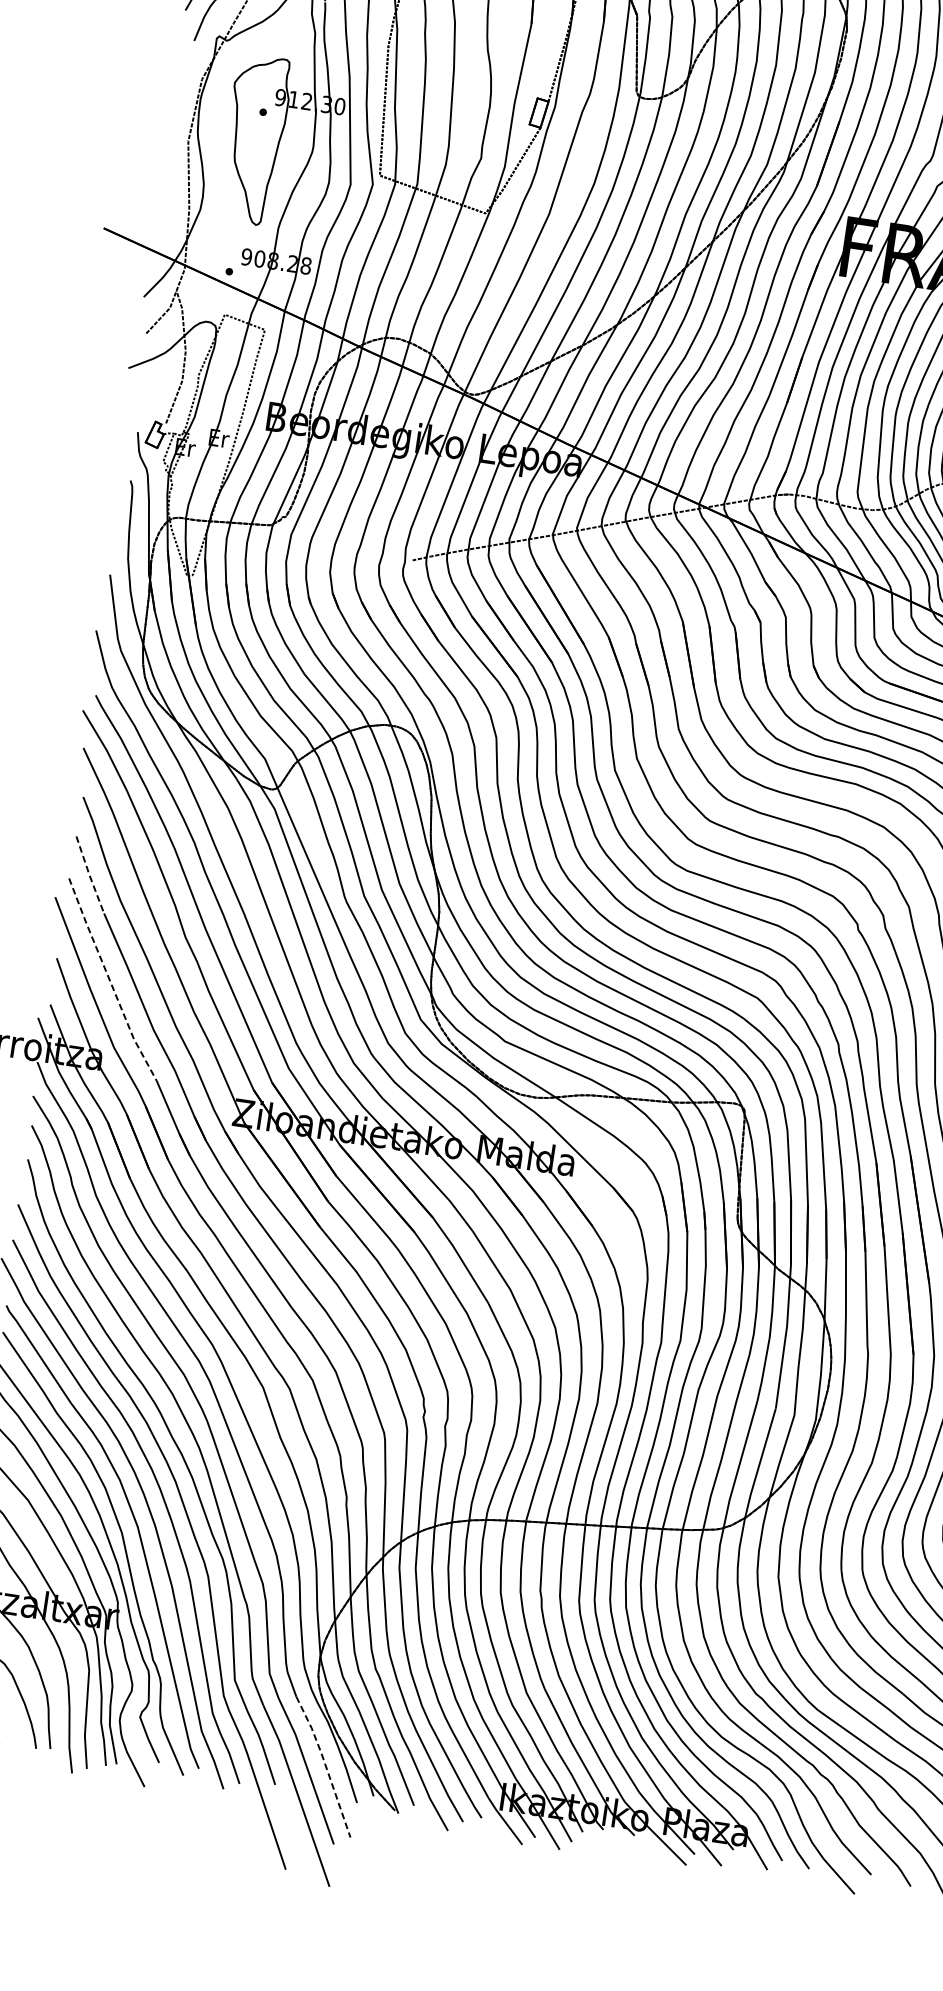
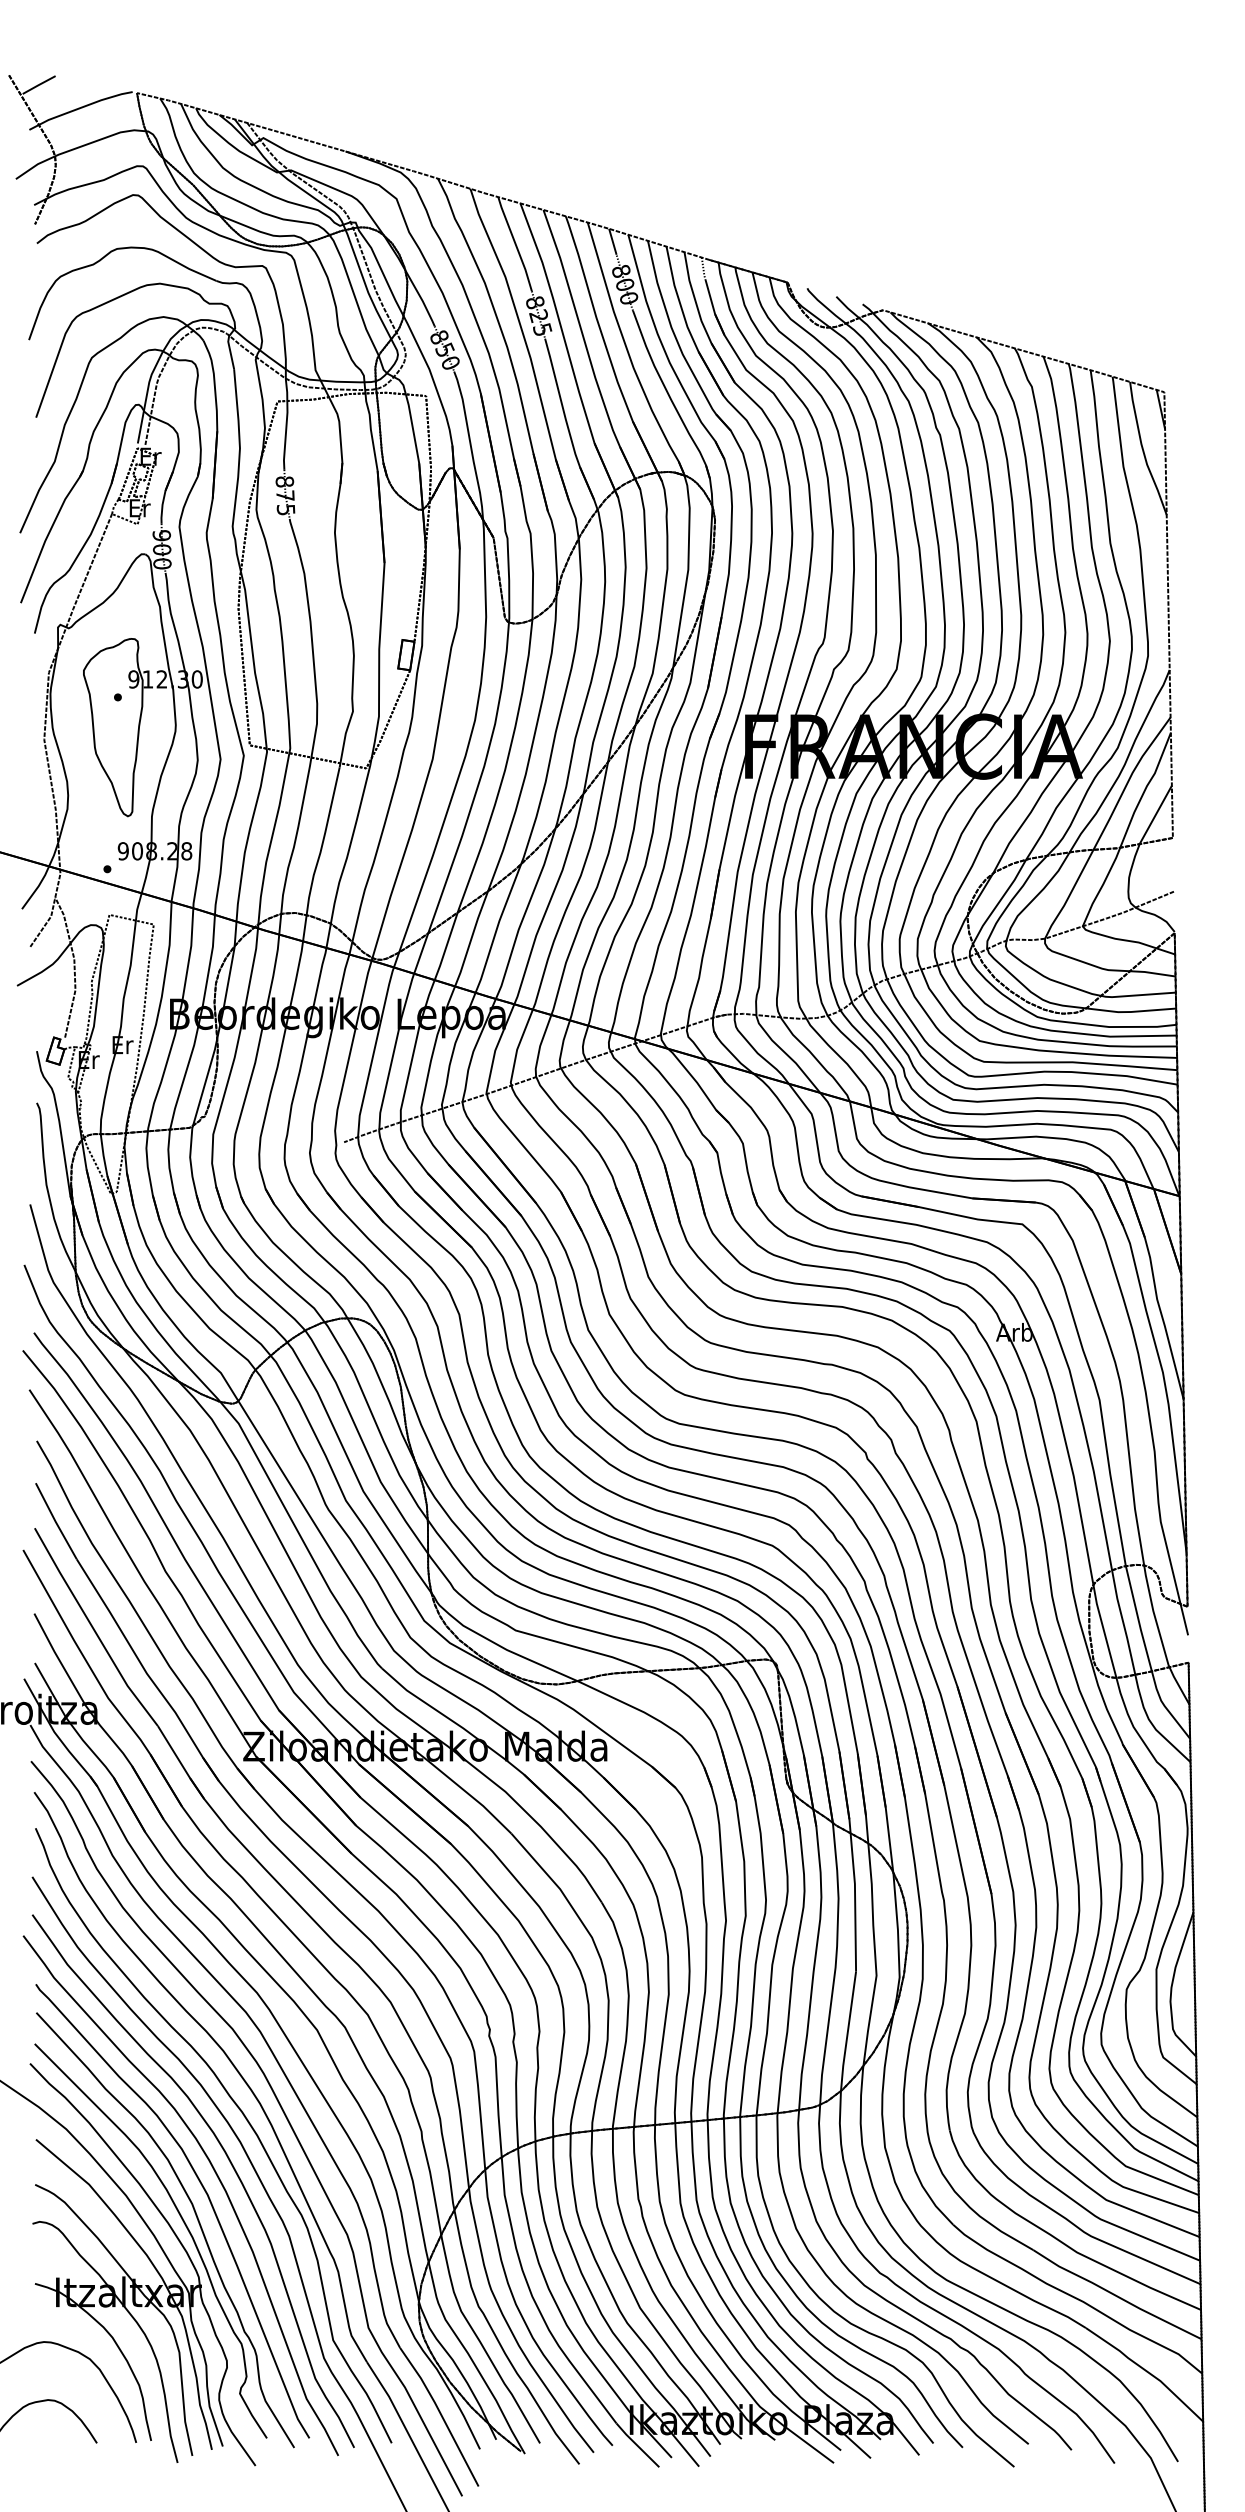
line: (89, 875) -> (55, 1521), dashed -> solid
line: (109, 981) -> (93, 1629), dashed -> solid
line: (325, 1764) -> (441, 2414), dashed -> solid

